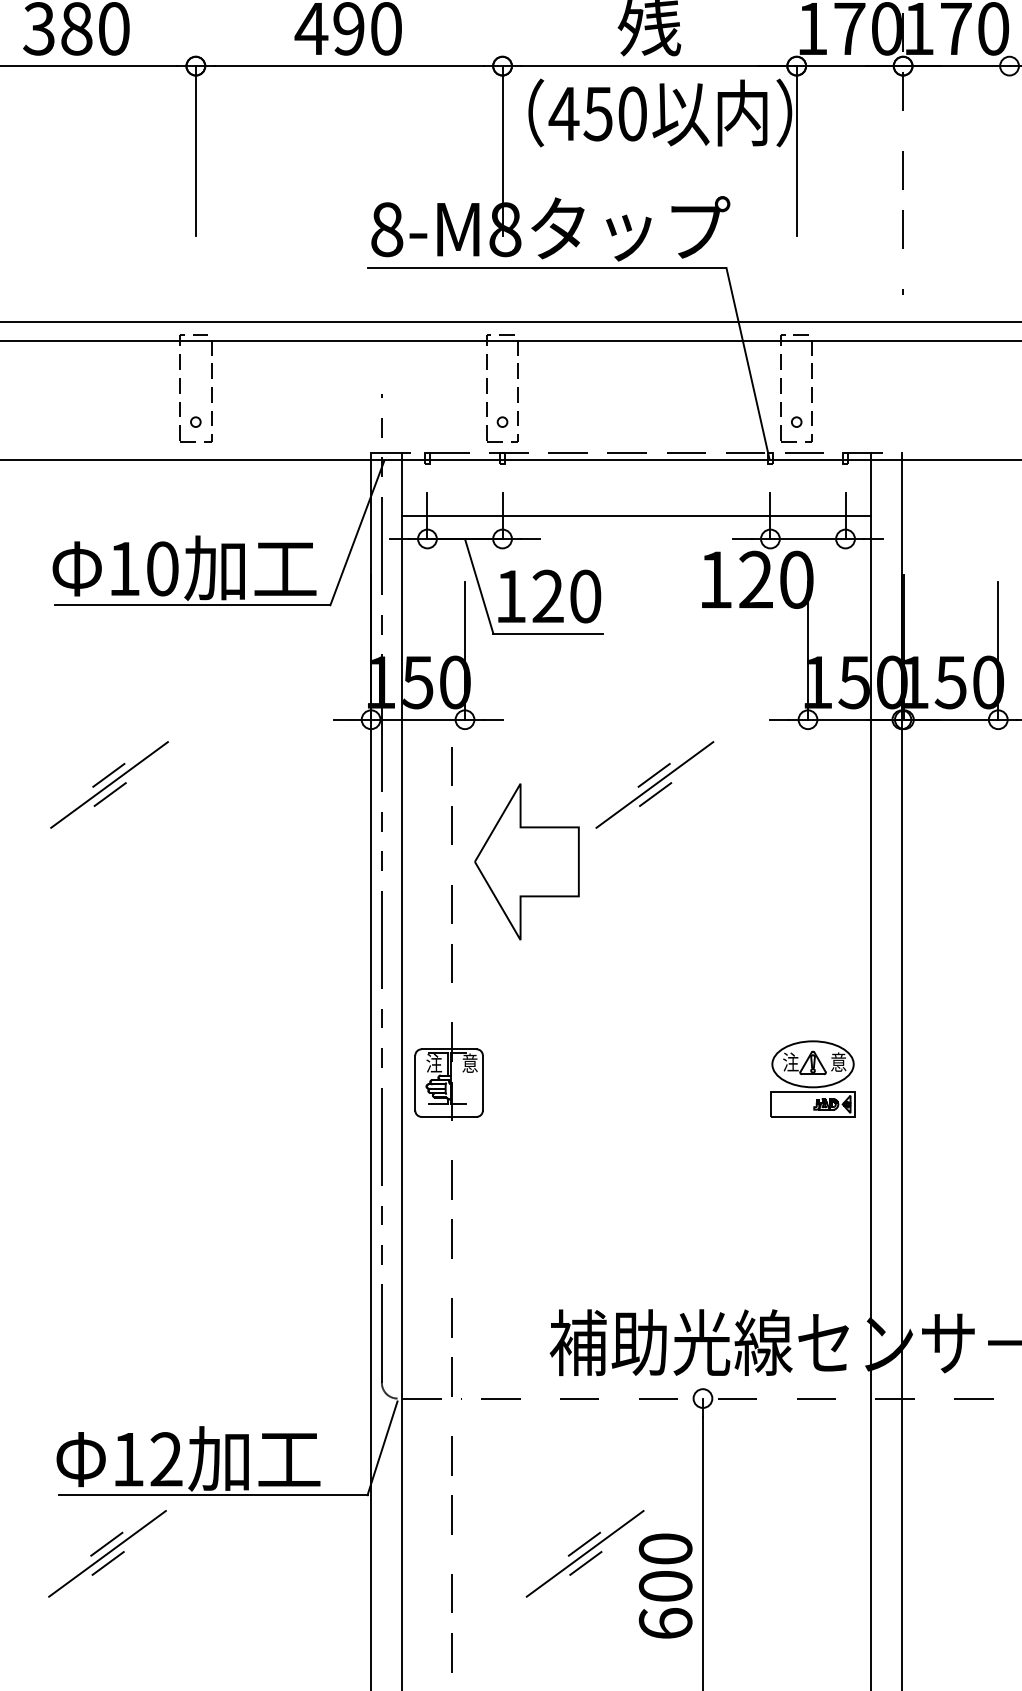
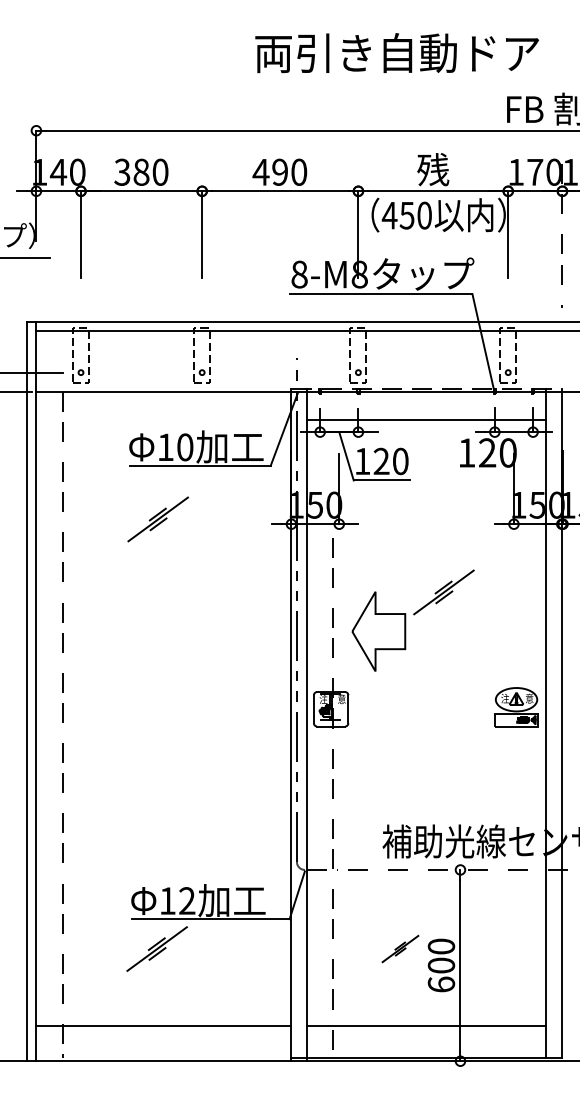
part: (108, 785) -> (157, 519), moved
part: (593, 840) -> (412, 620), moved
part: (585, 1552) -> (400, 948), size x0.6

